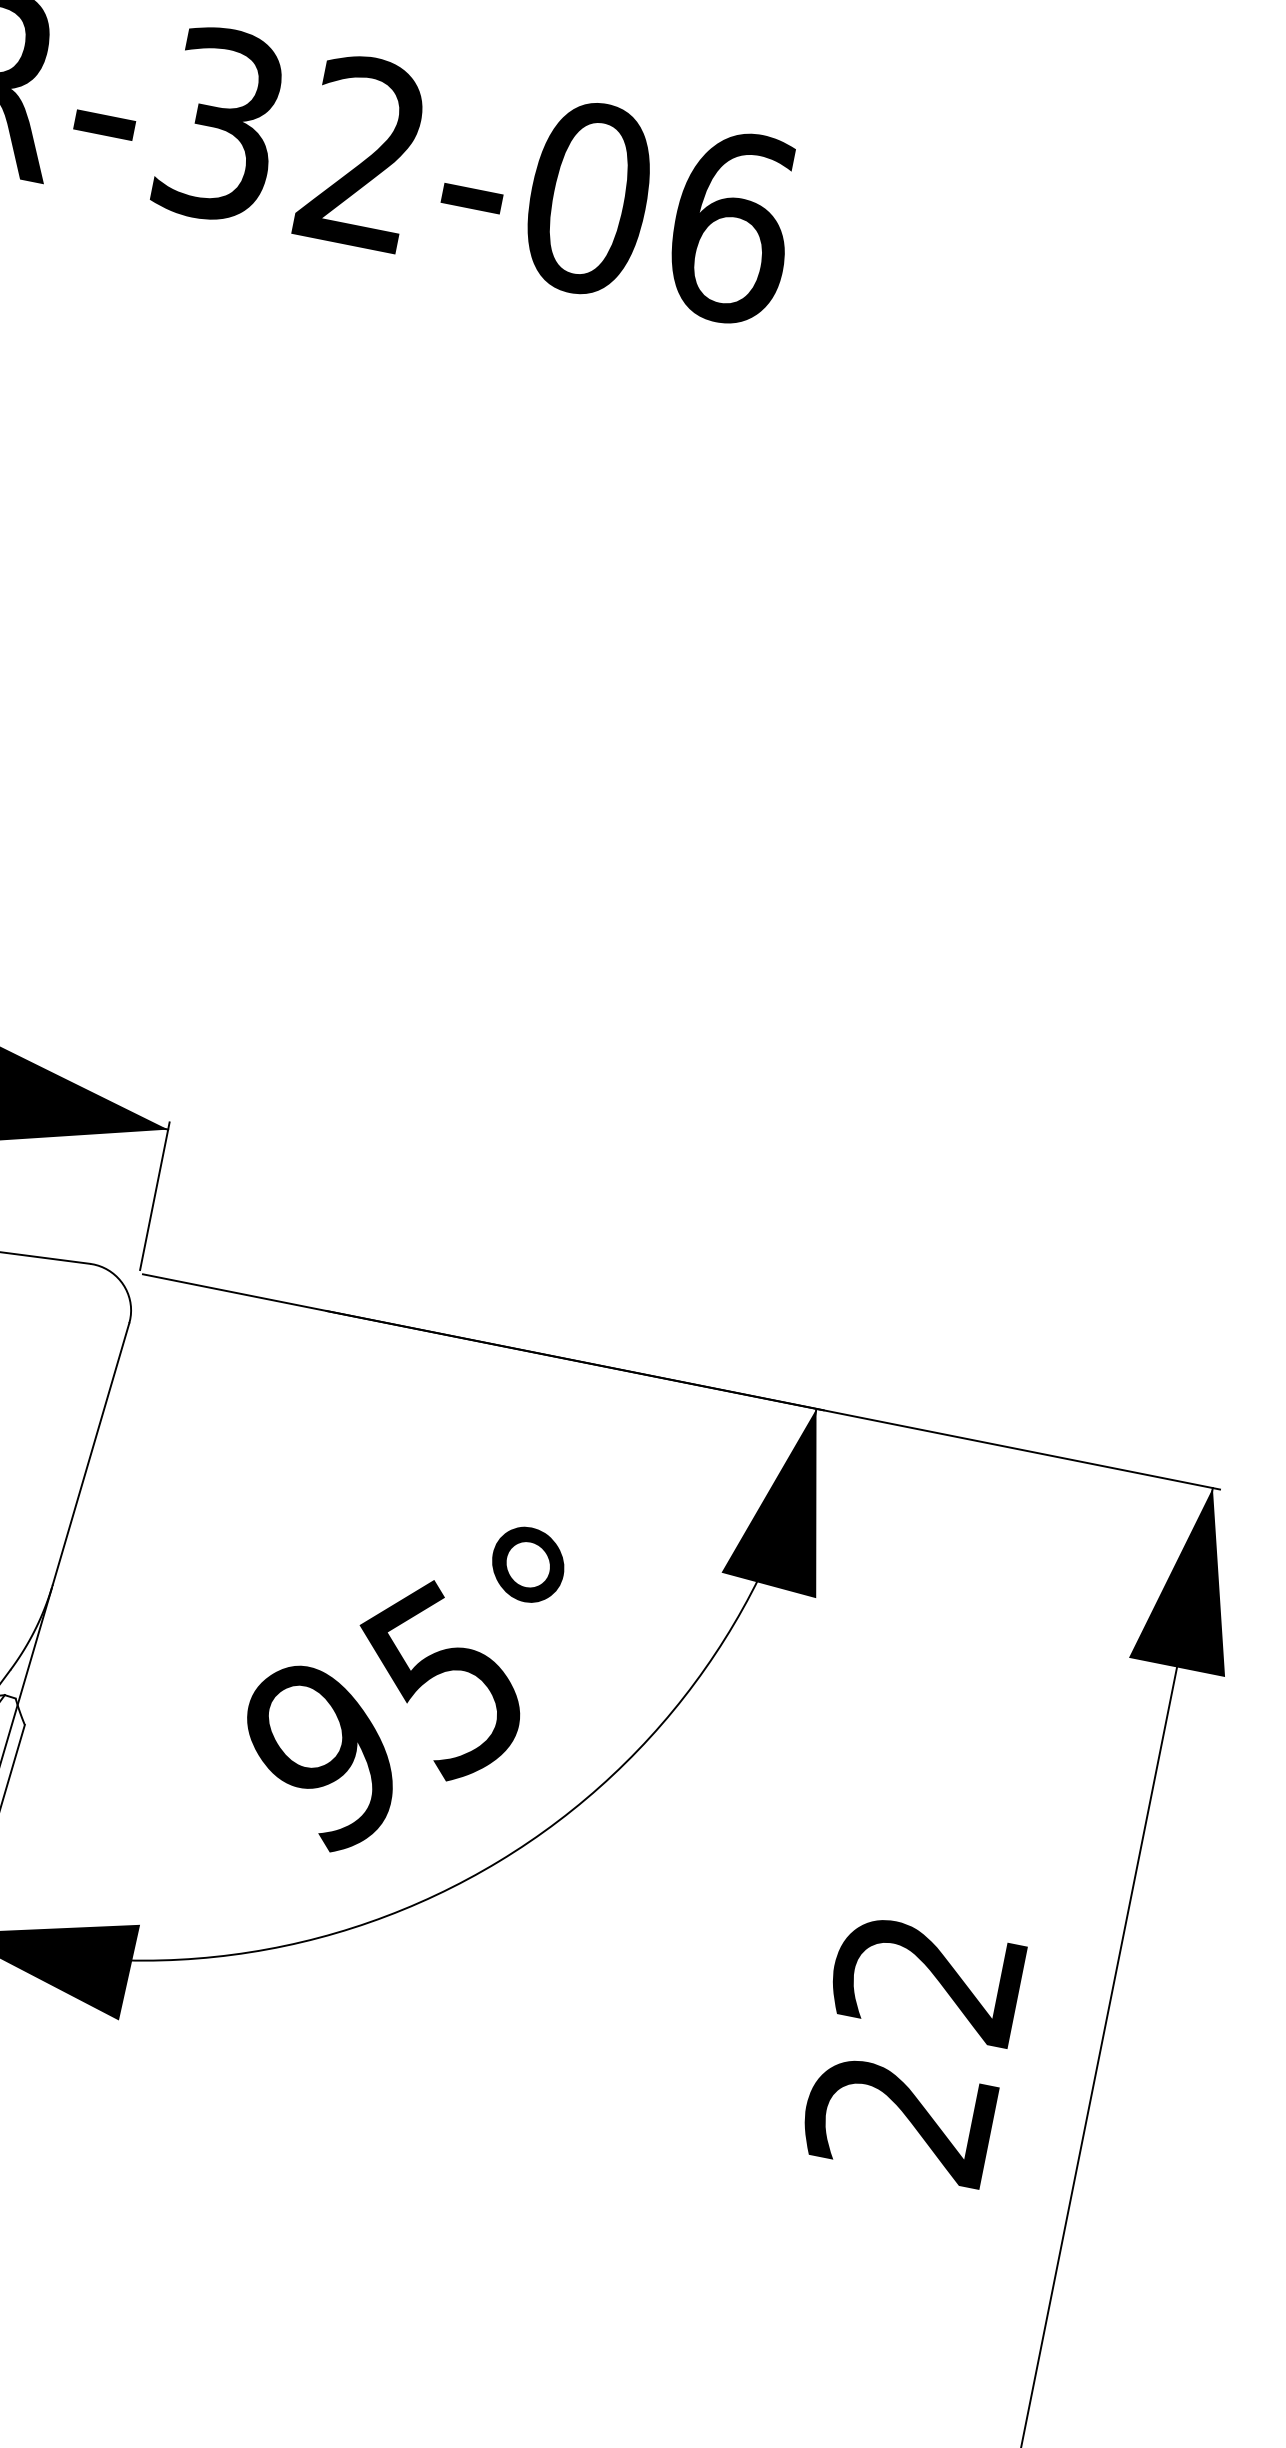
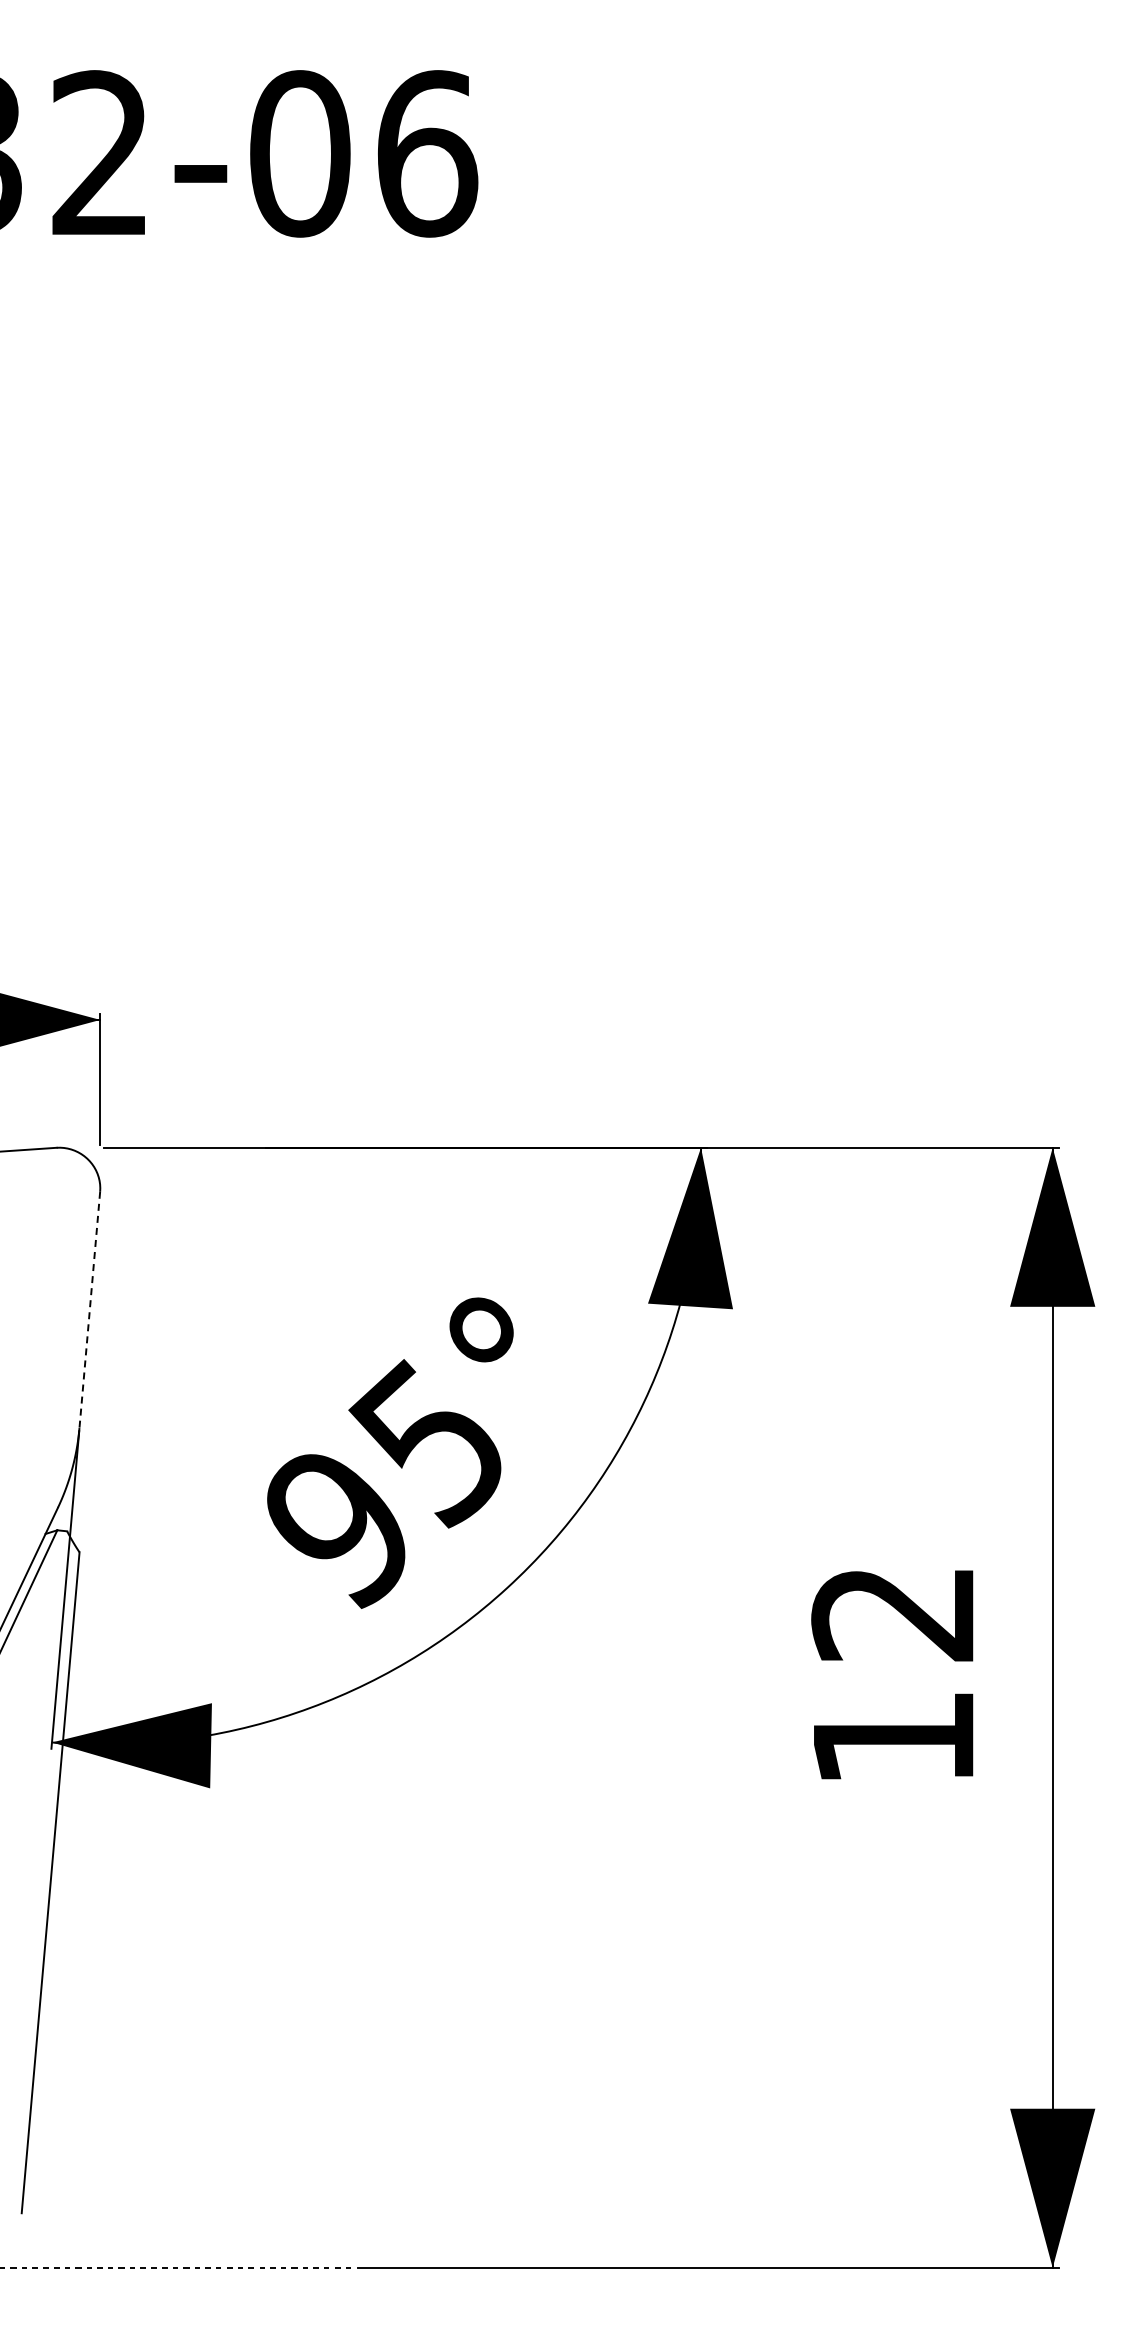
line: (90, 1453) -> (89, 1309), solid -> dashed
text: (899, 2119) -> (892, 1739), 22 -> 12

